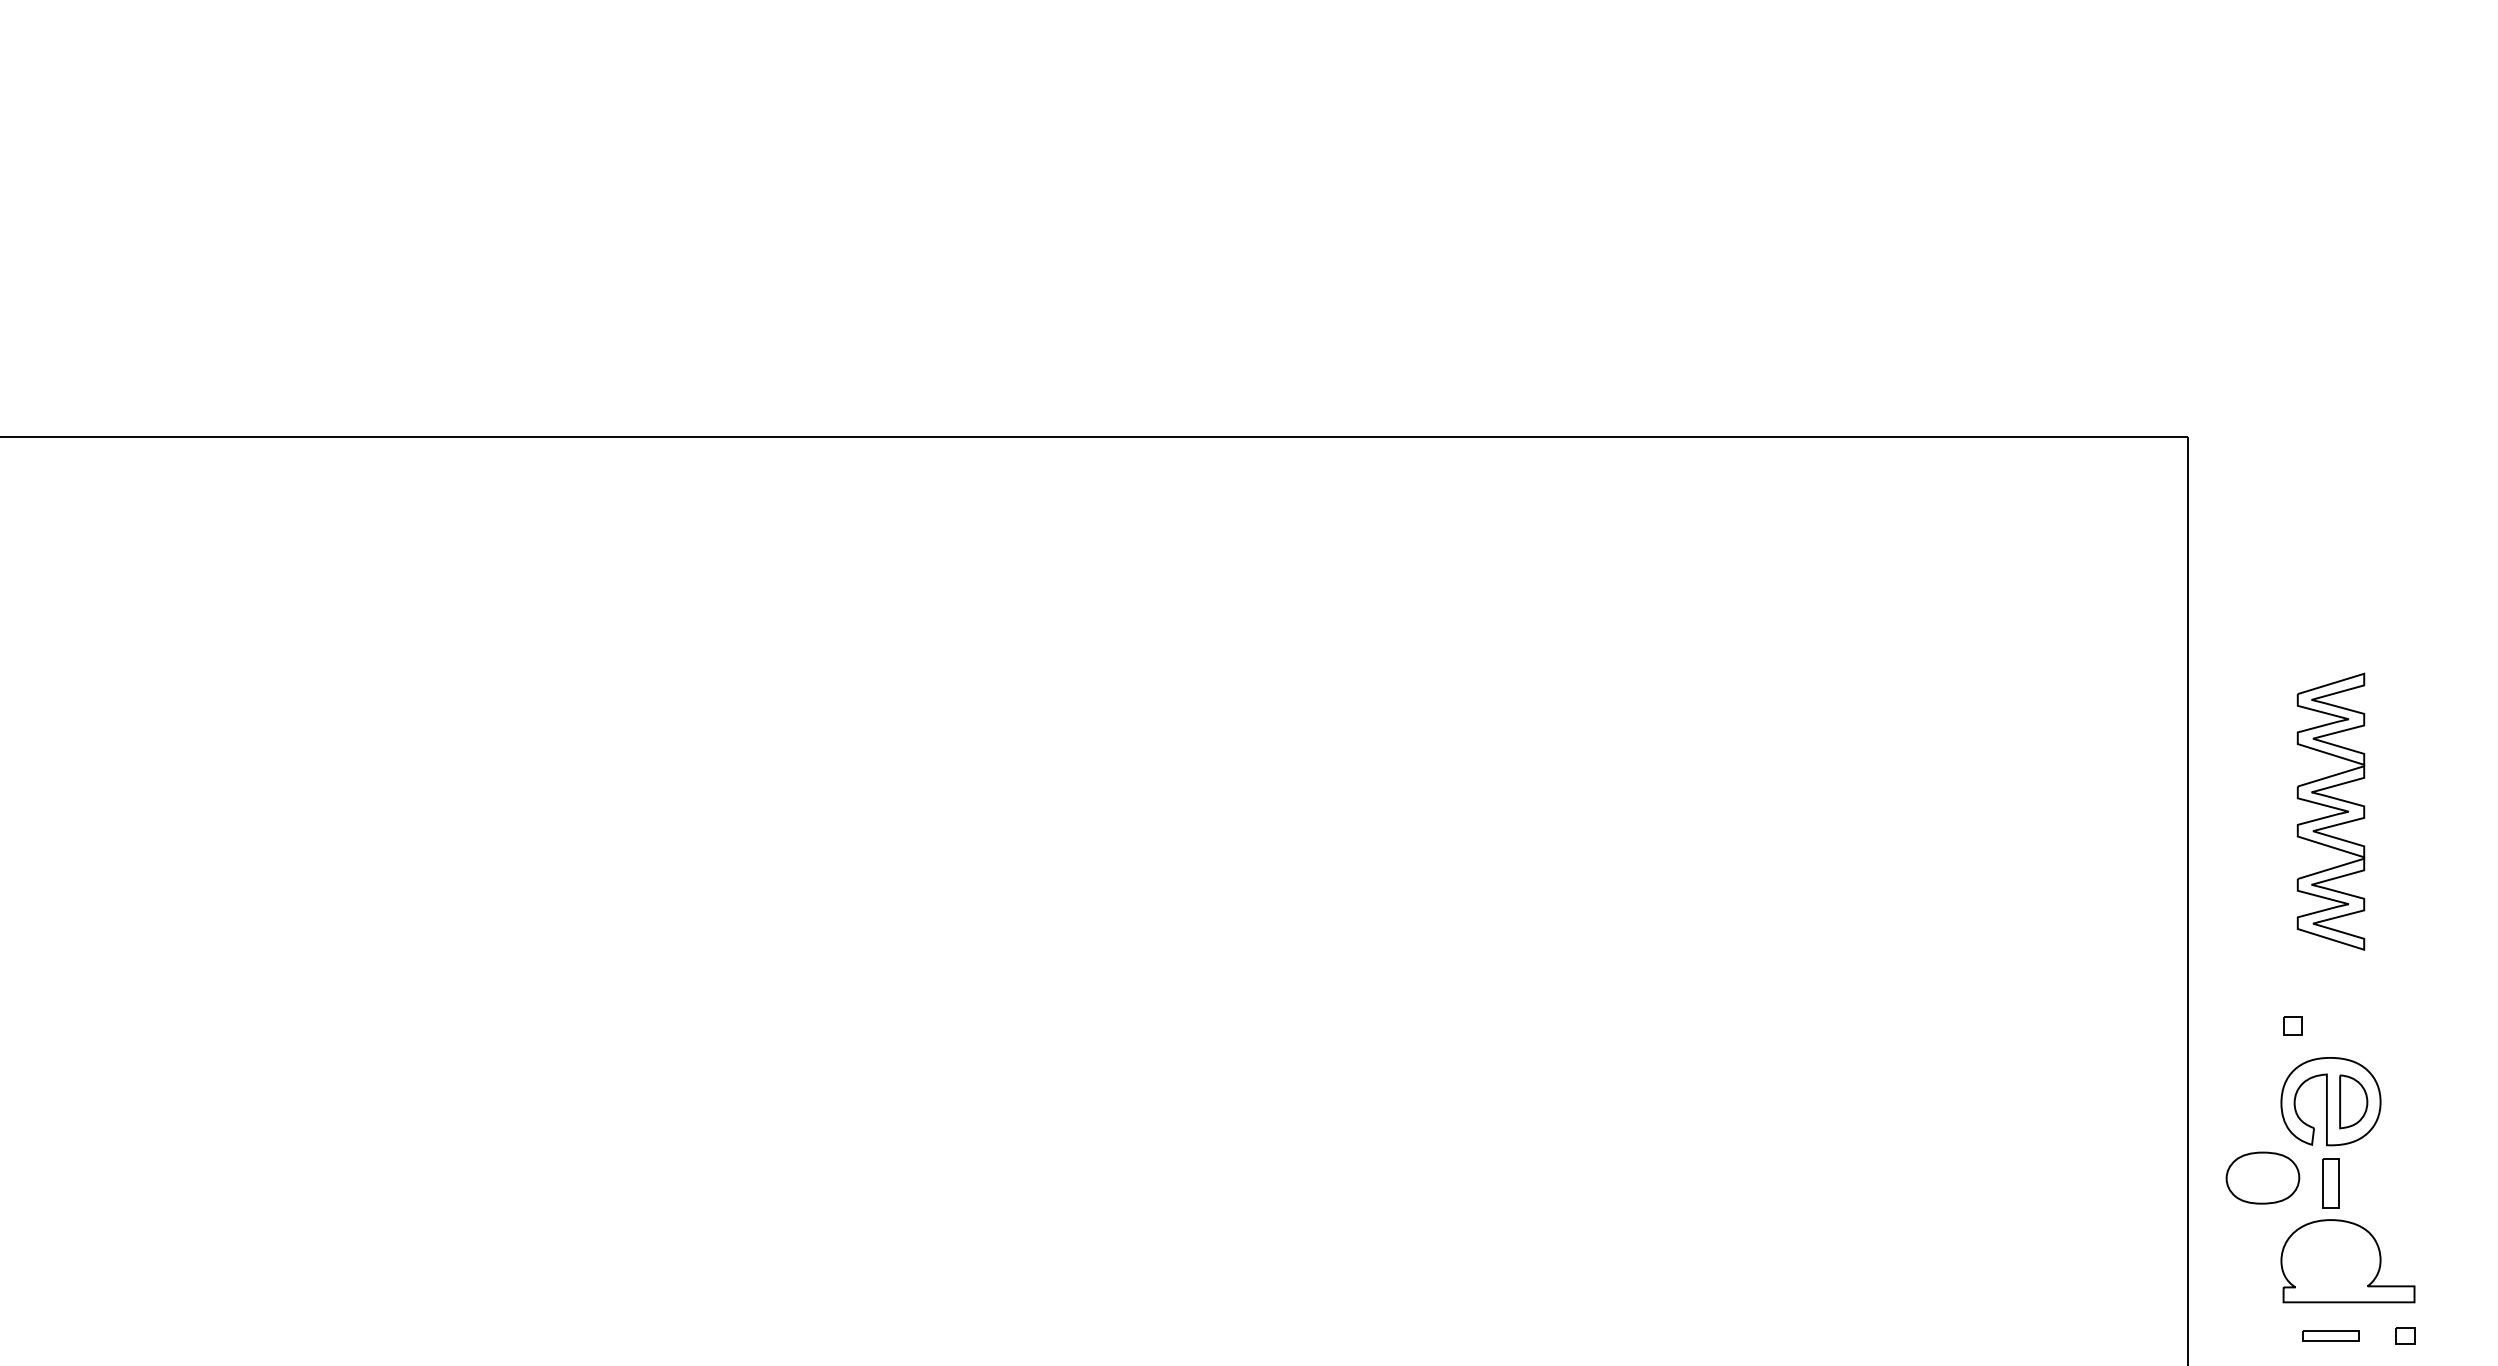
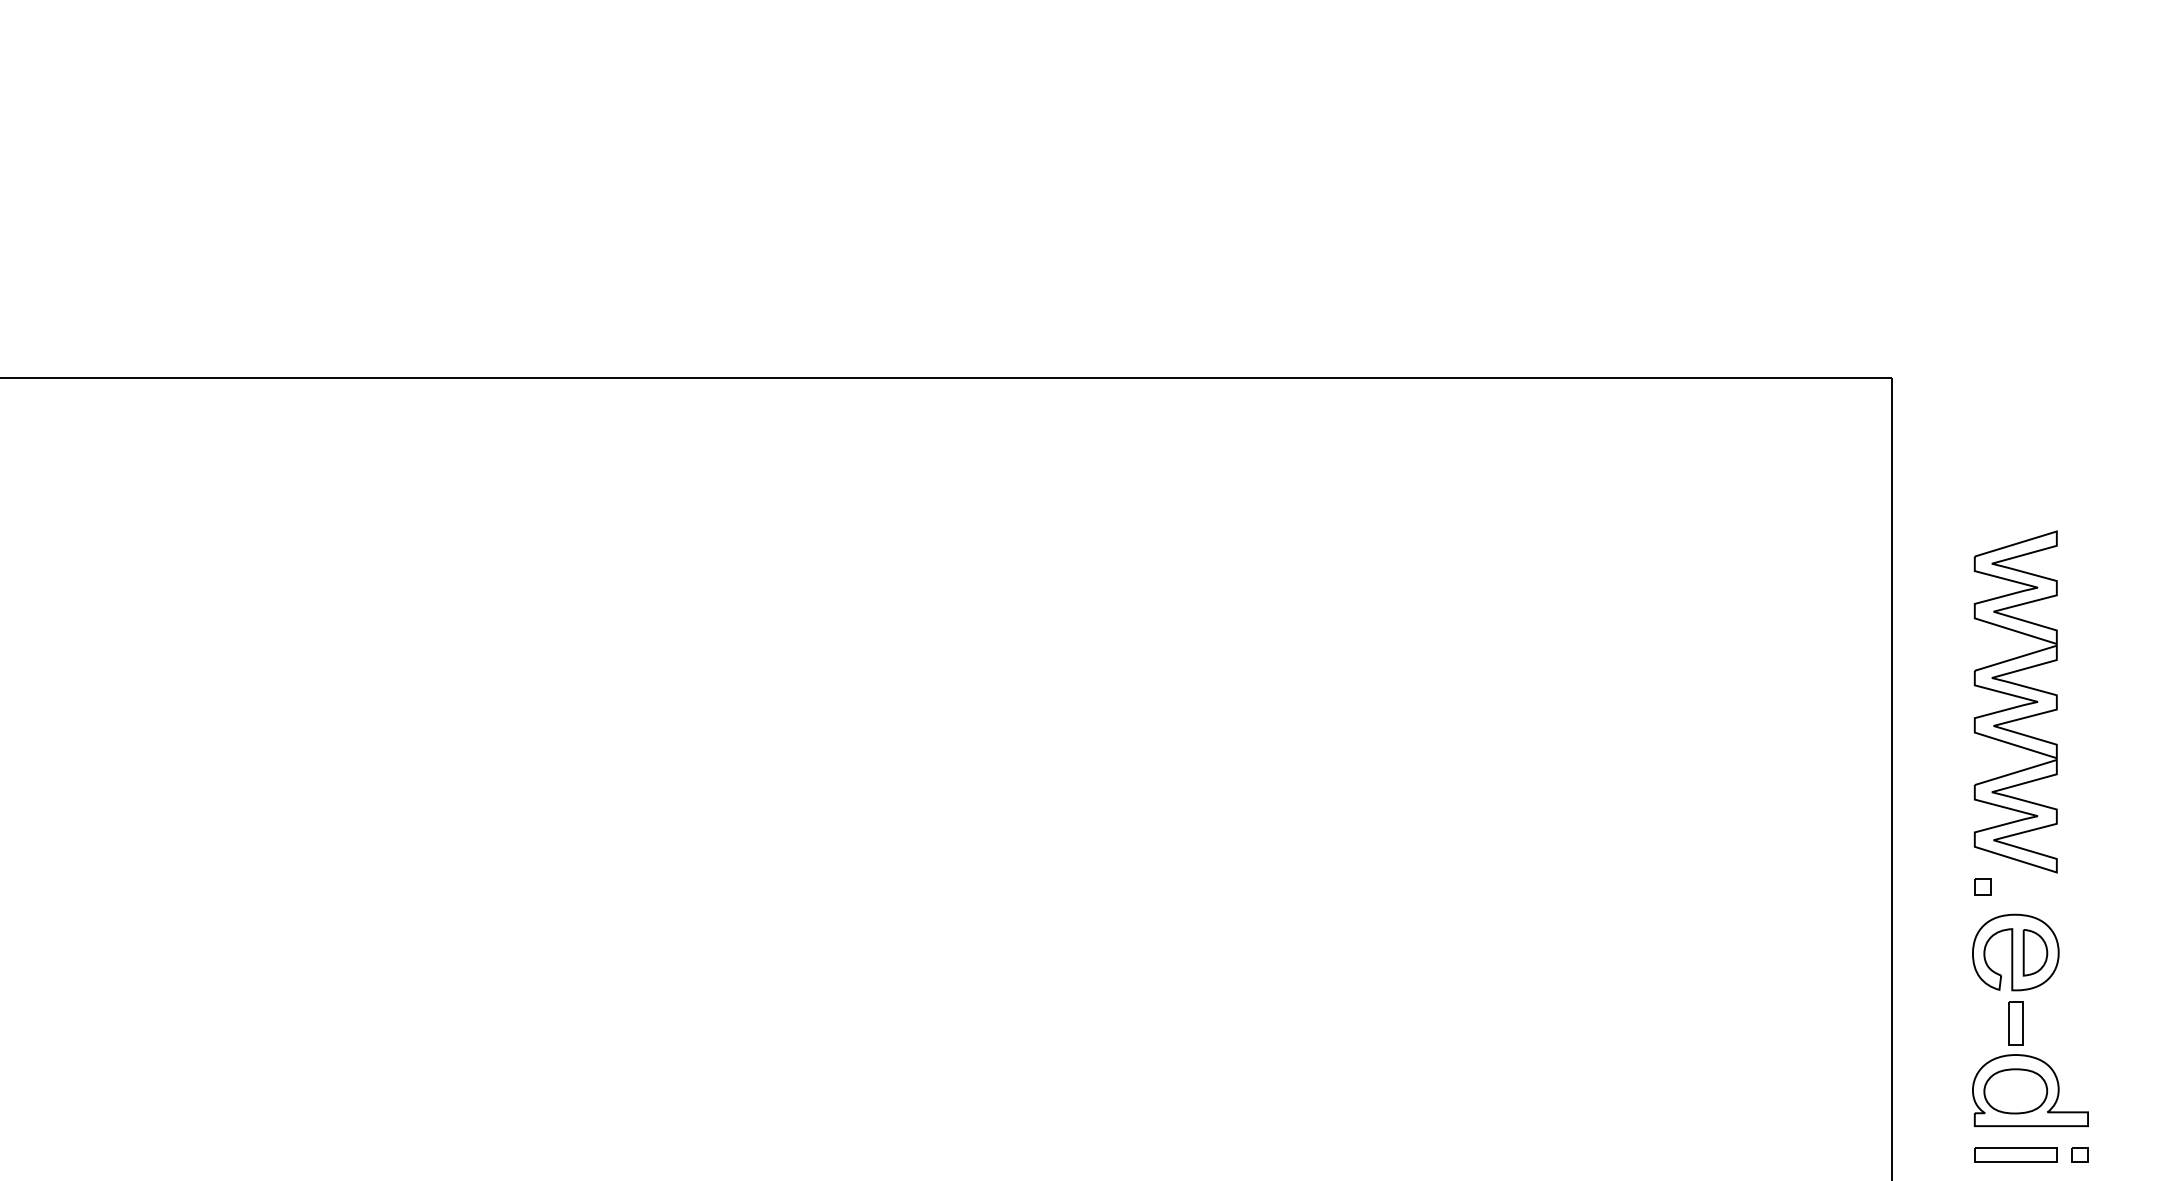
part: (2330, 811) -> (2015, 701), size x1.43
part: (2262, 1177) -> (2015, 1090), moved
part: (2330, 1335) -> (2015, 1154), size x1.67

